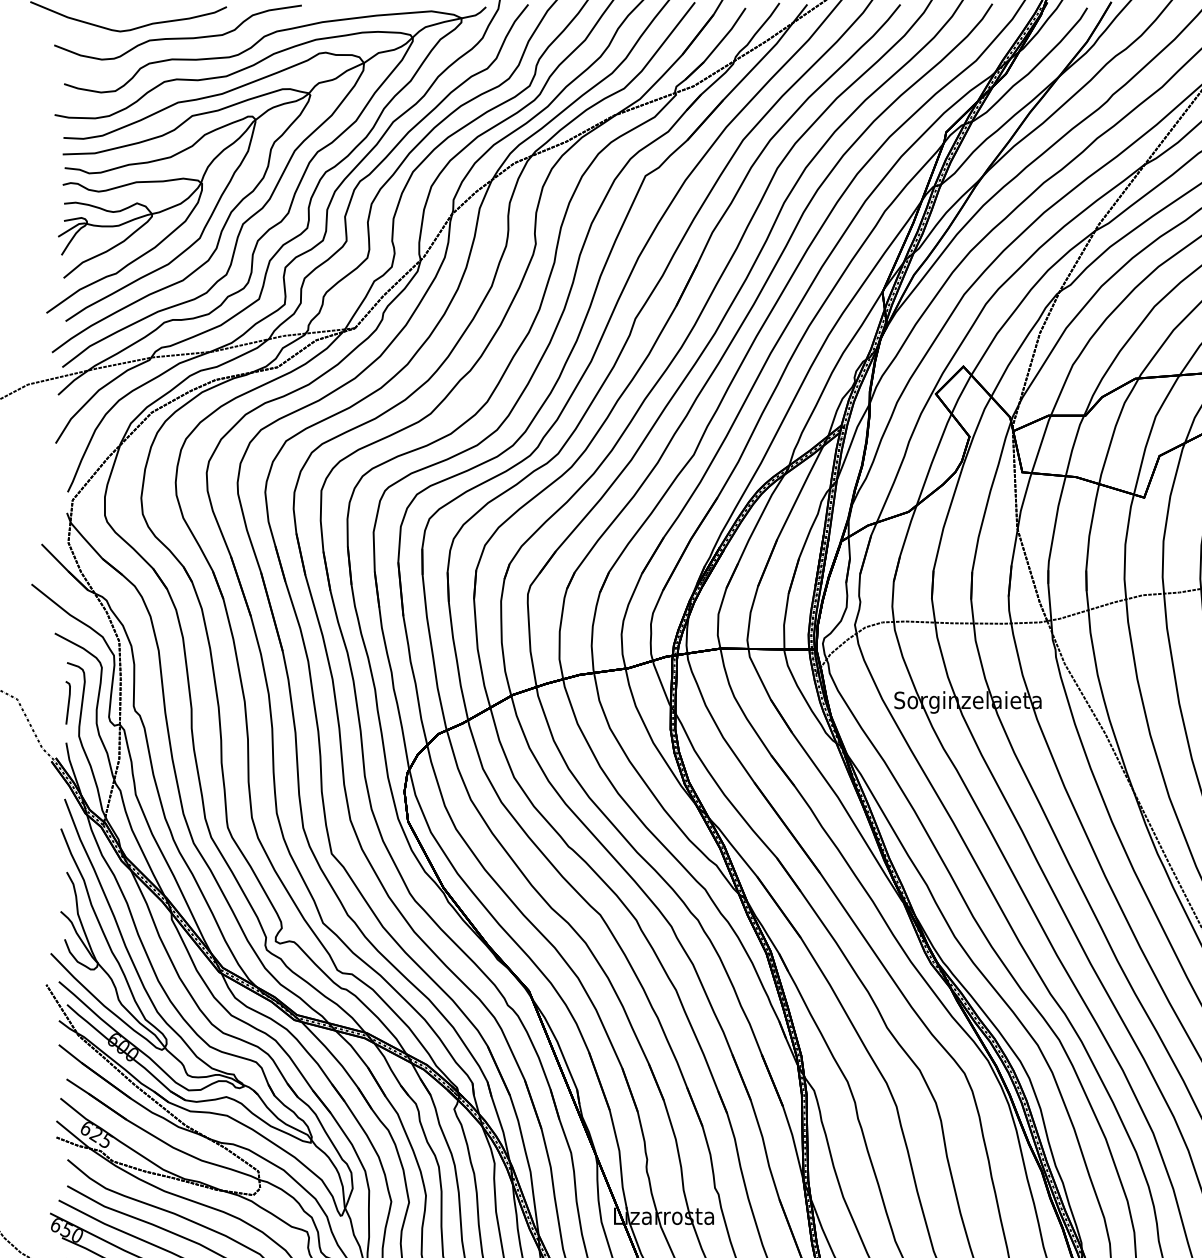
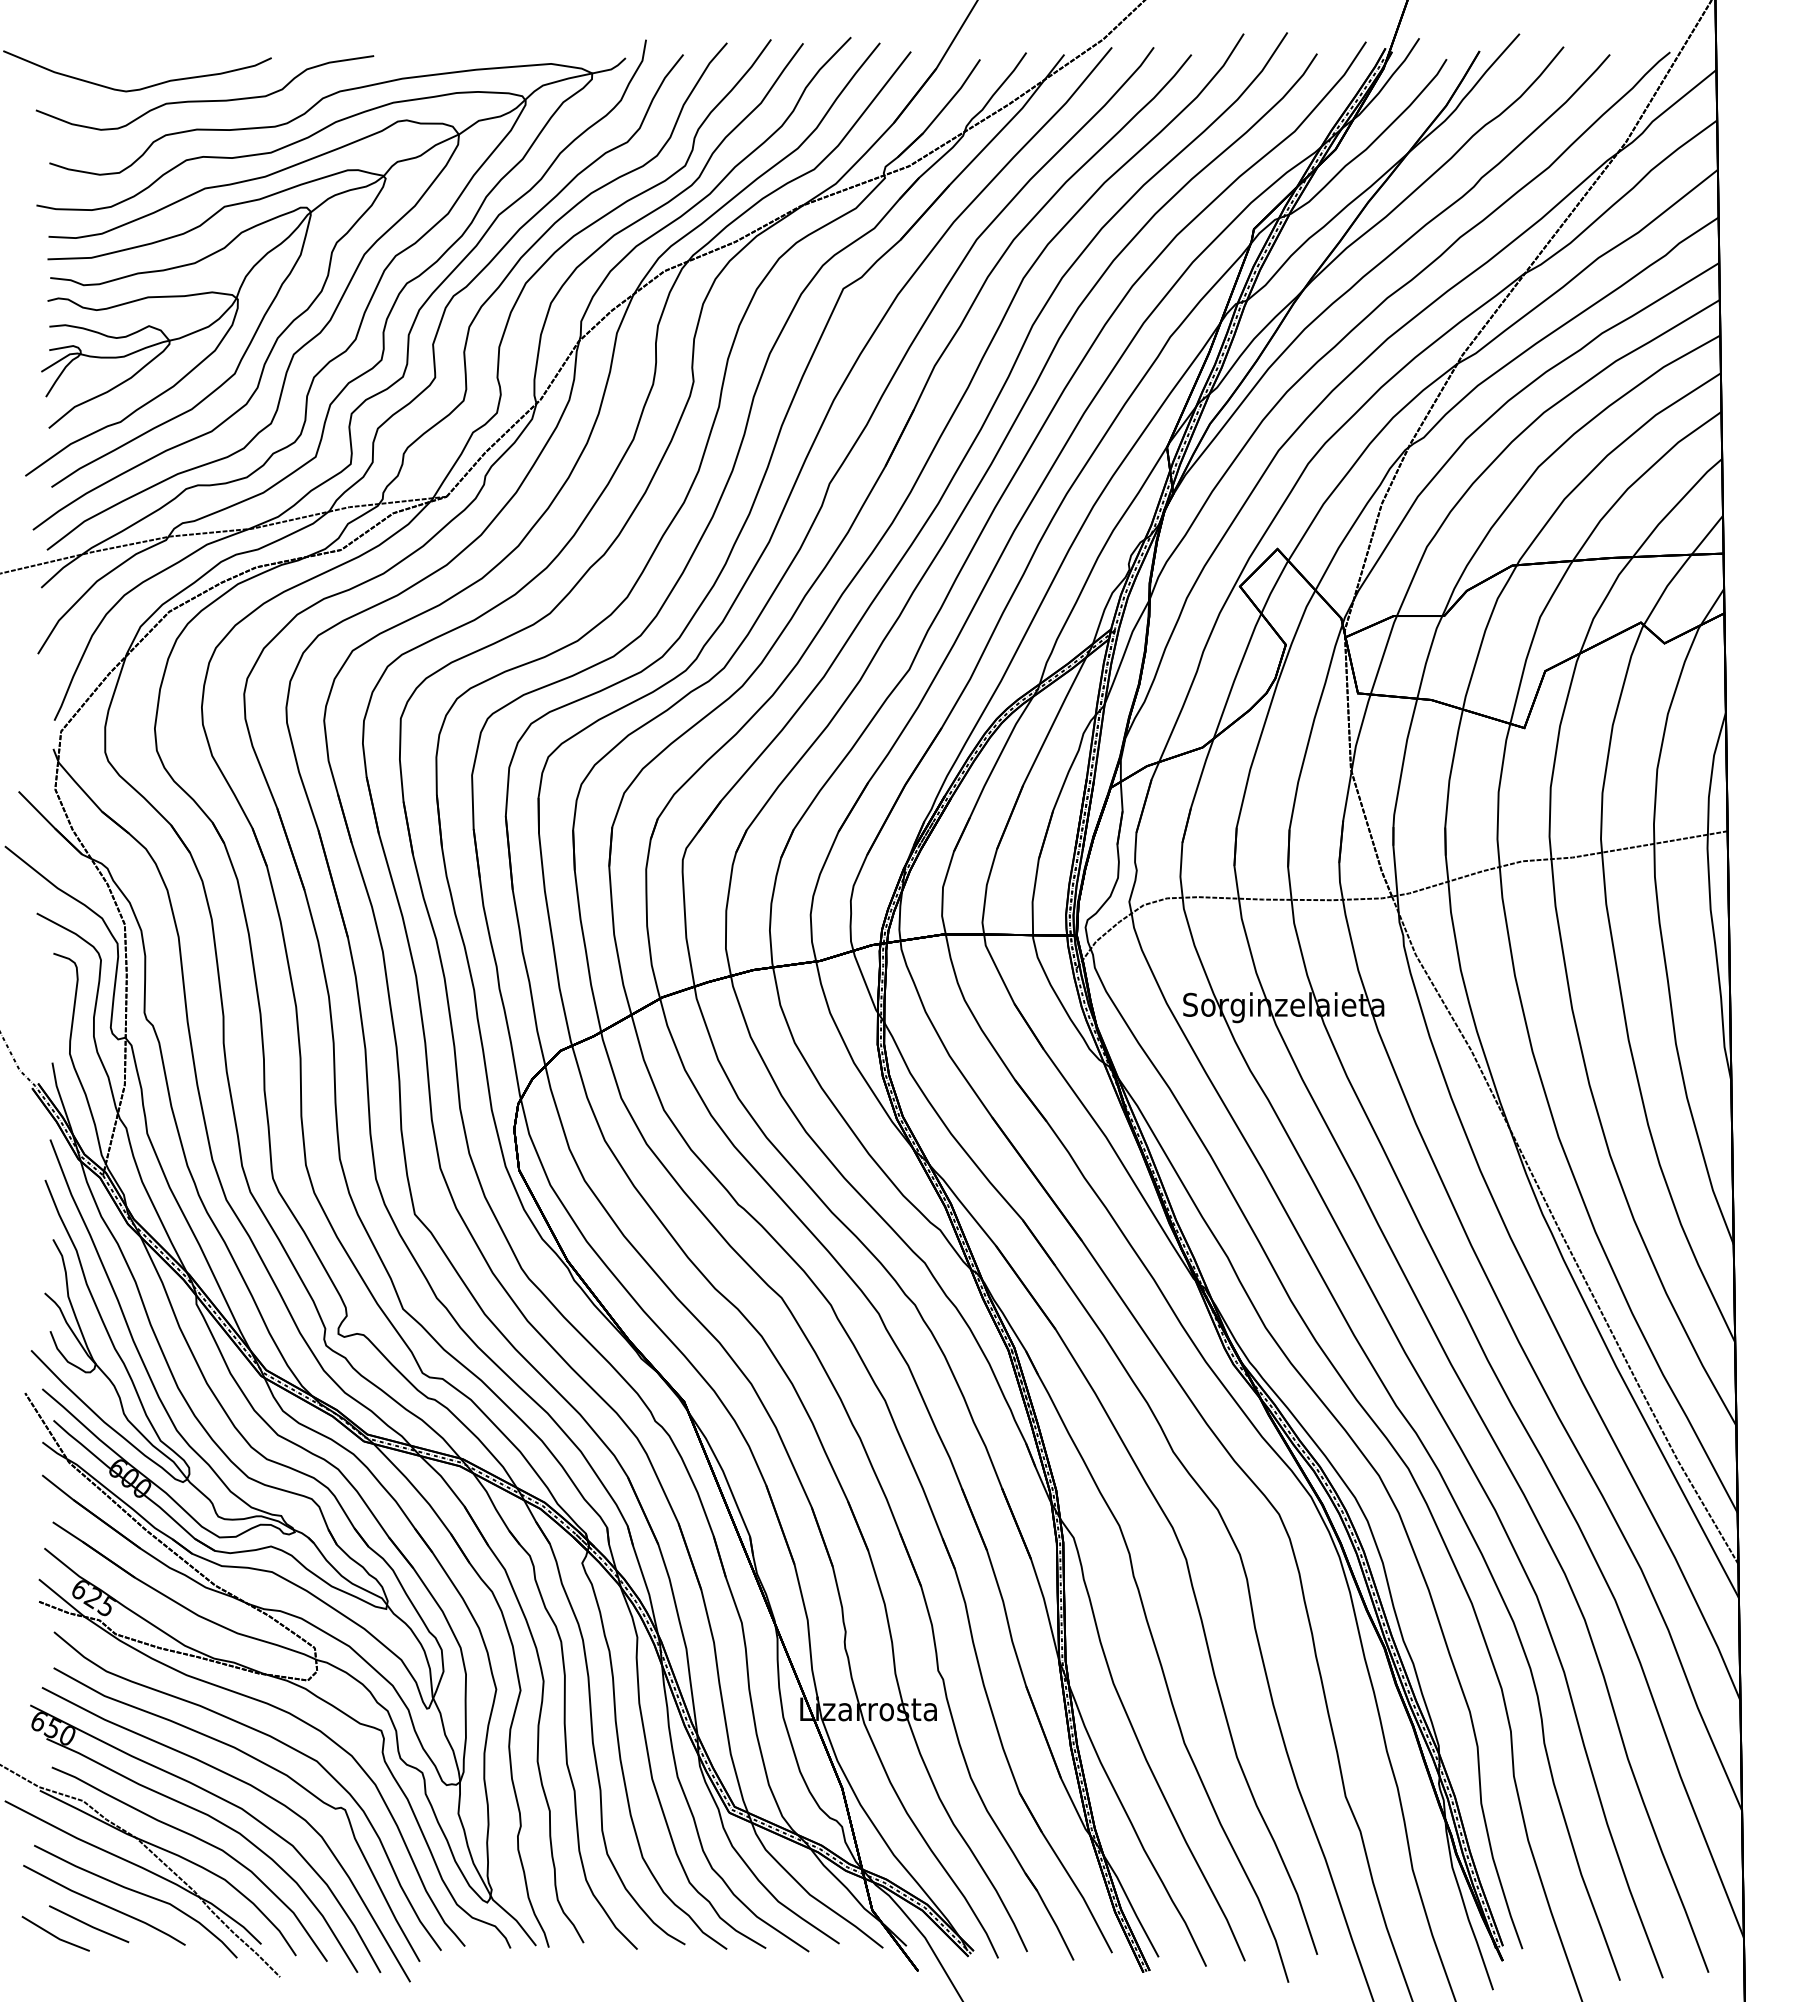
line: (68, 702) -> (55, 1007), removed

